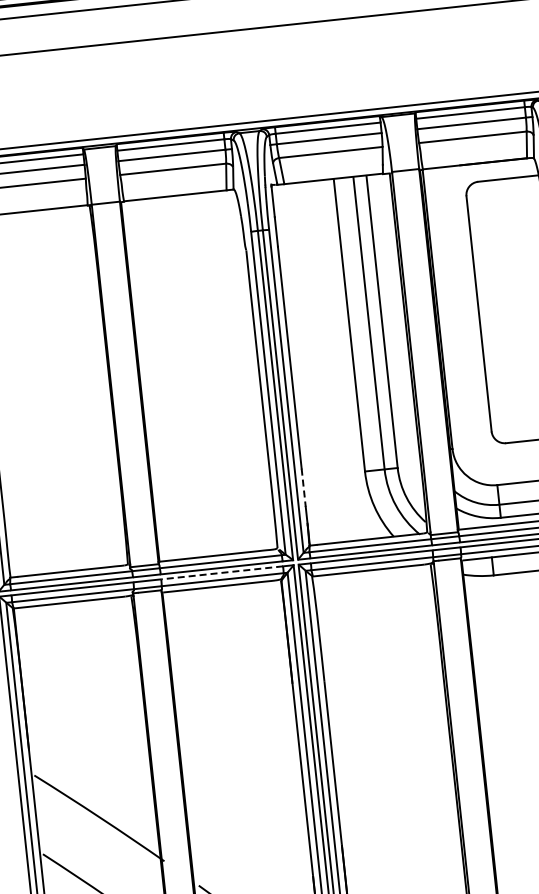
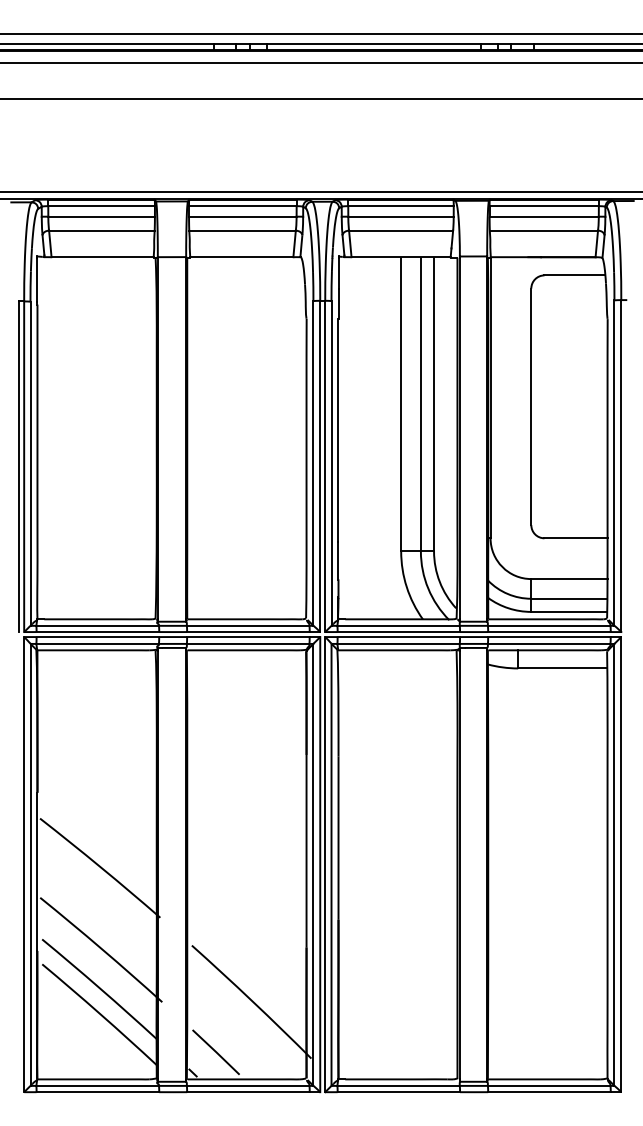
line: (303, 488) -> (338, 561), dashed -> solid
line: (221, 573) -> (247, 637), dashed -> solid

